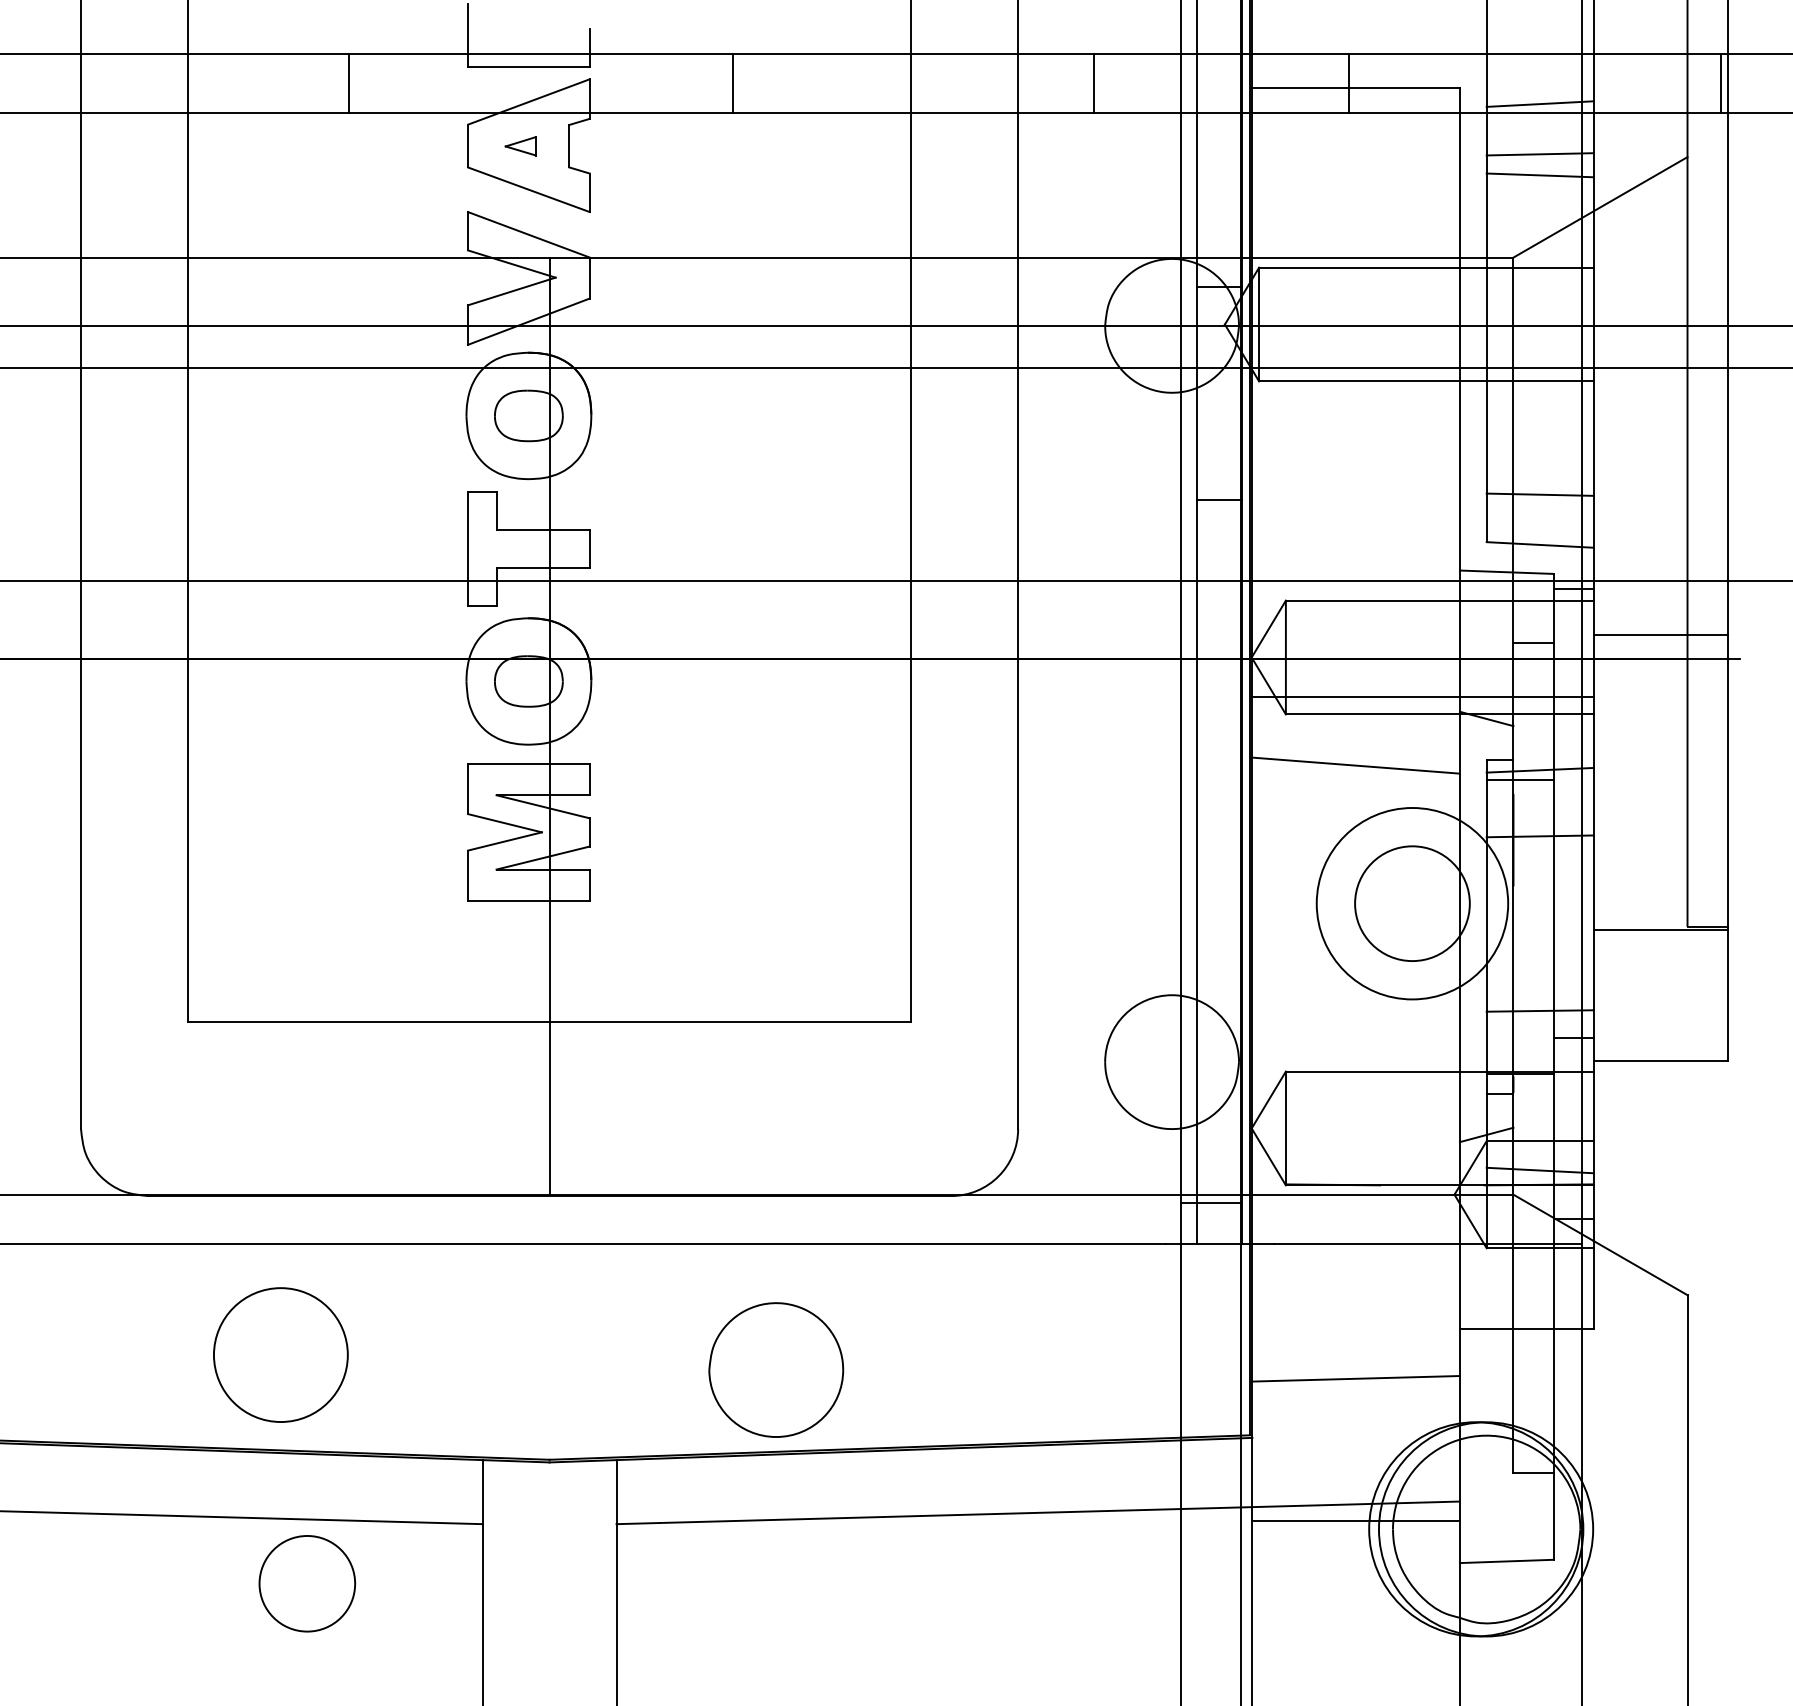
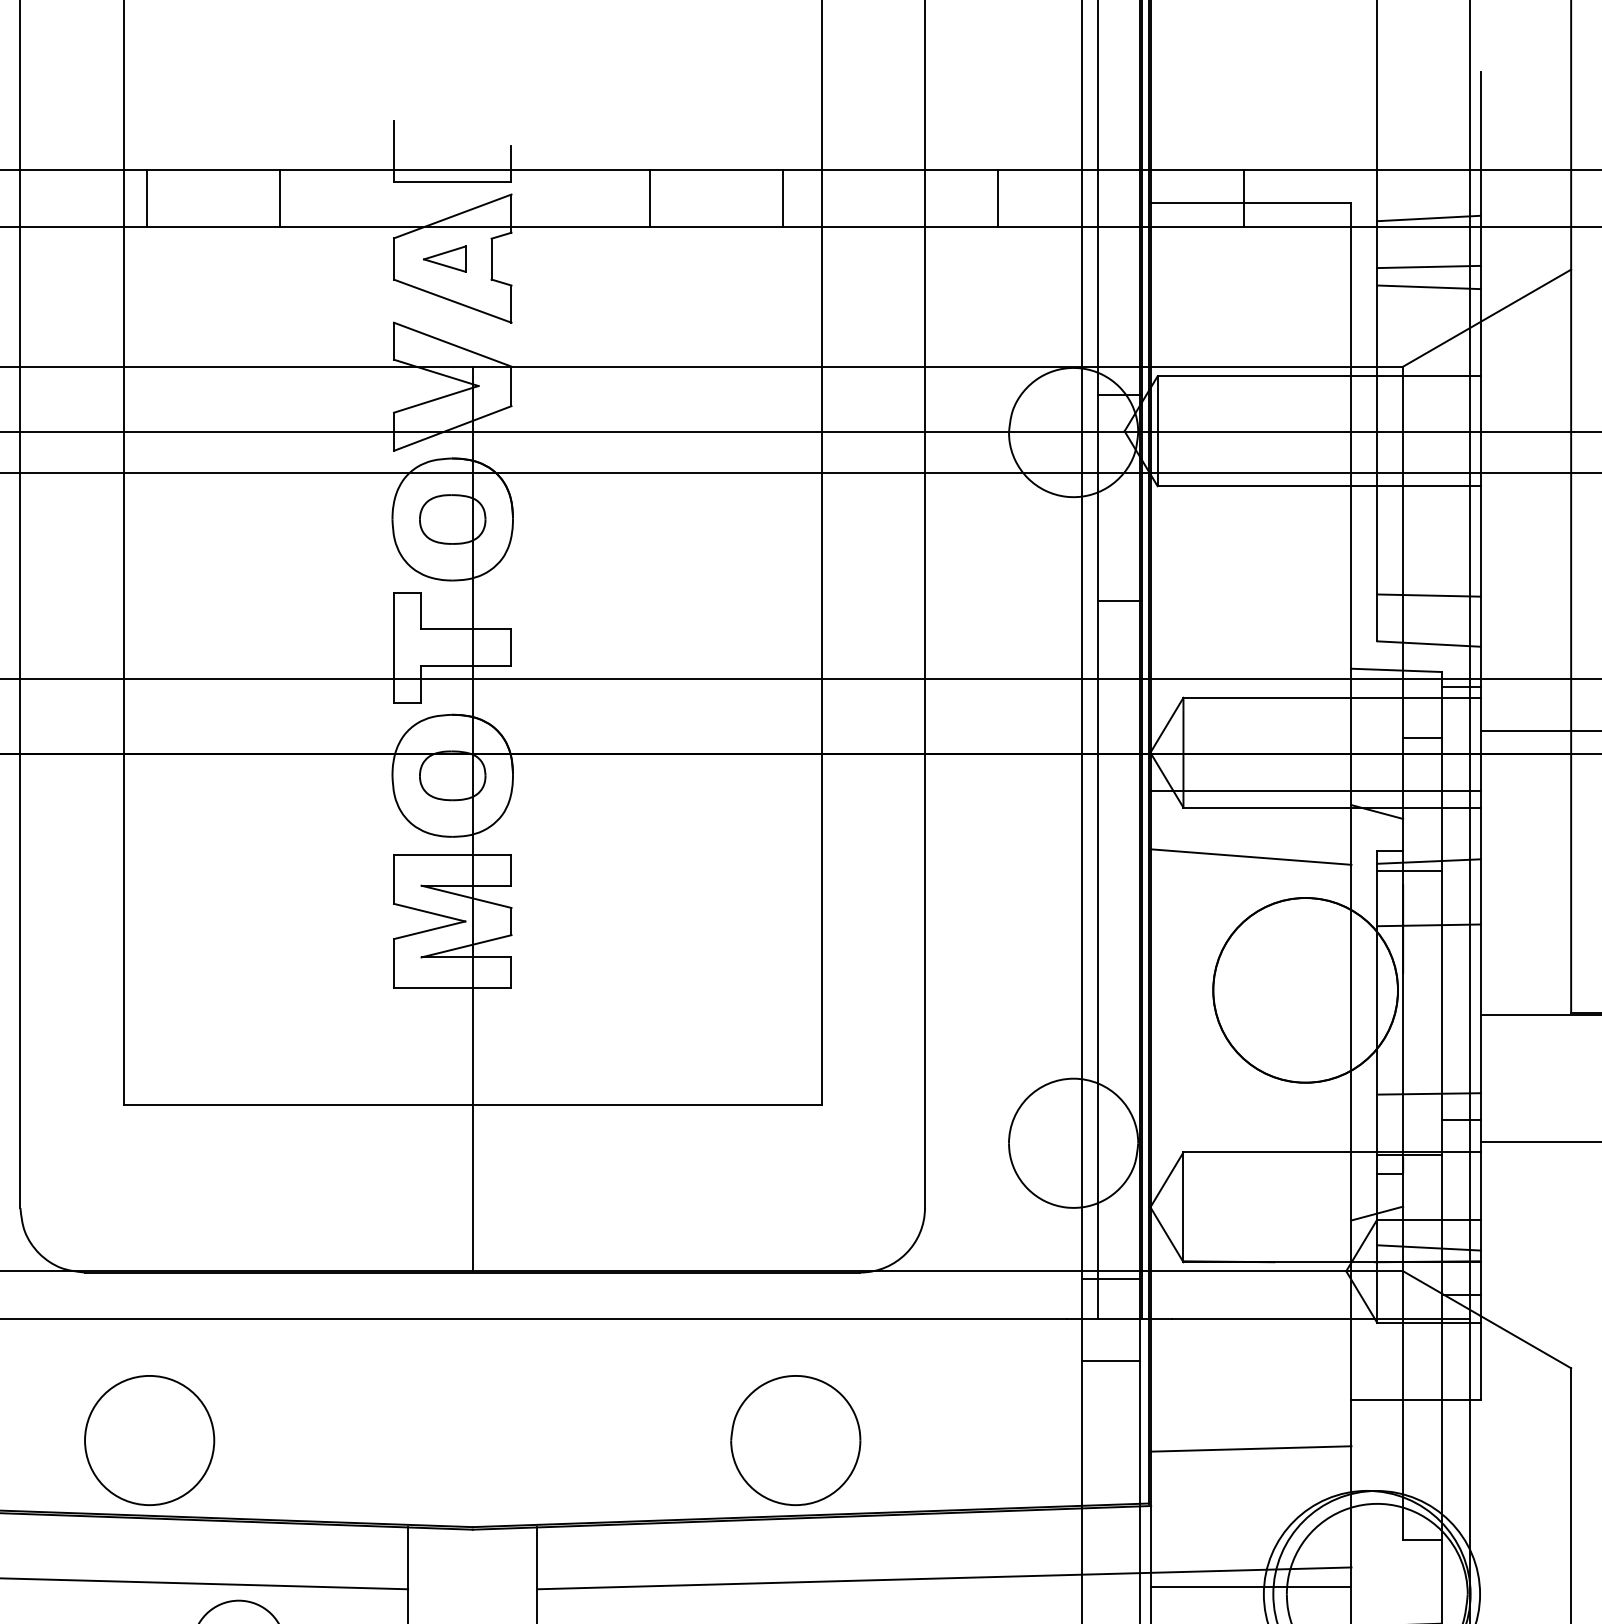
line: (212, 83) -> (147, 198), added
line: (870, 83) -> (782, 198), added
part: (520, 146) -> (444, 259), size x1.43
circle: (1412, 903) -> (1305, 990), size x1.67
line: (1210, 1287) -> (1110, 1360), added
circle: (280, 1354) -> (149, 1439), moved
part: (776, 1369) -> (795, 1439), moved

